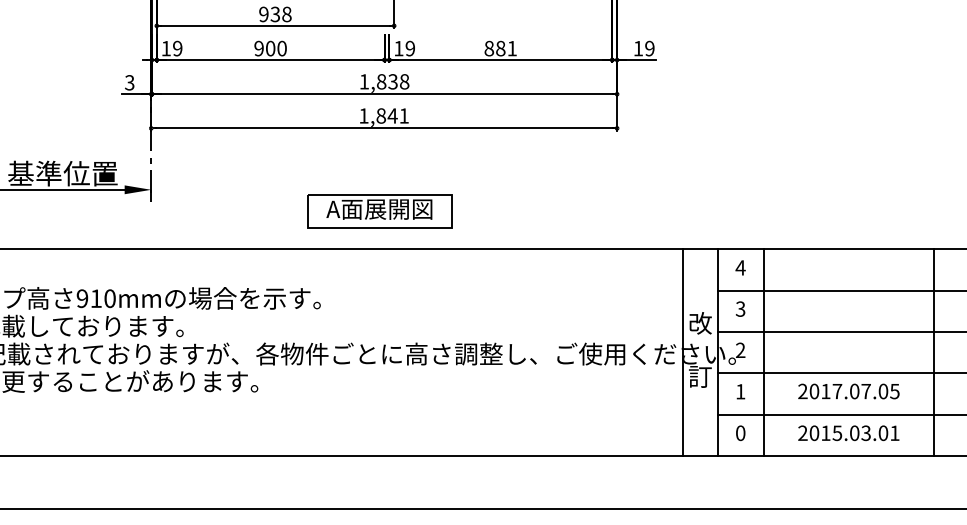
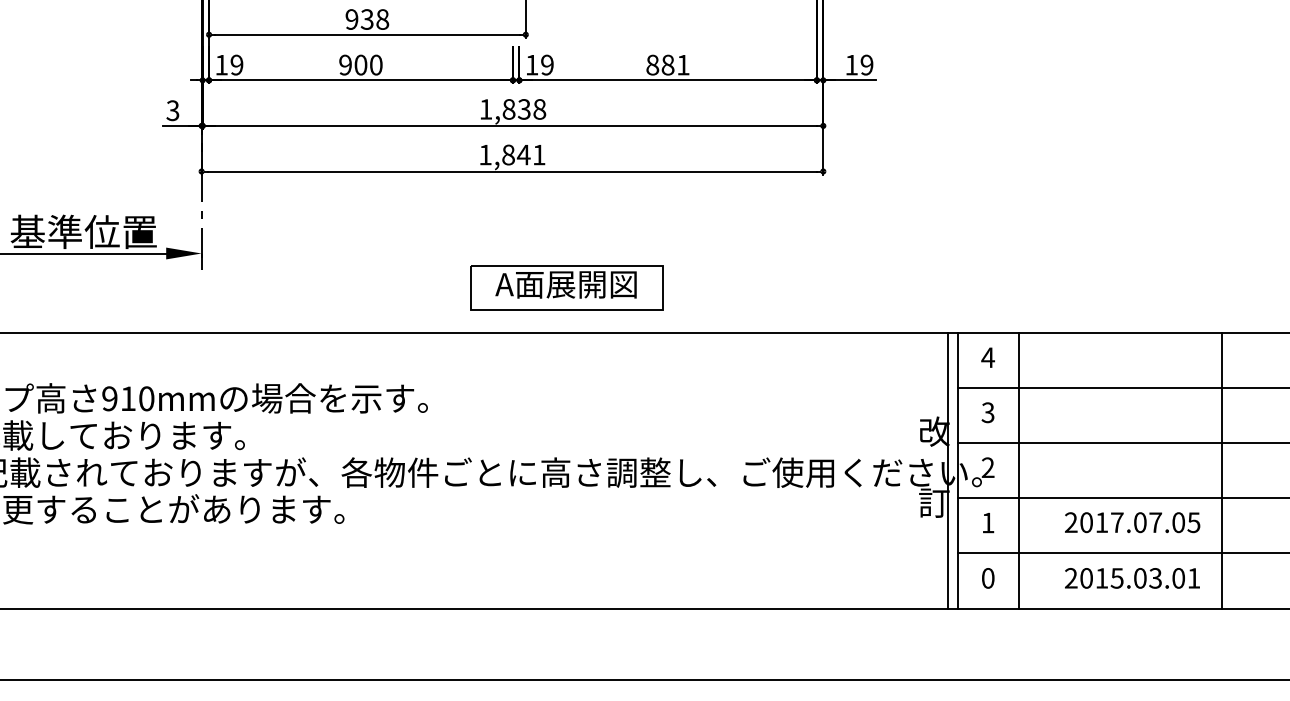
part: (379, 211) -> (566, 287), moved
line: (683, 352) -> (948, 470), moved
line: (934, 352) -> (1221, 470), moved

